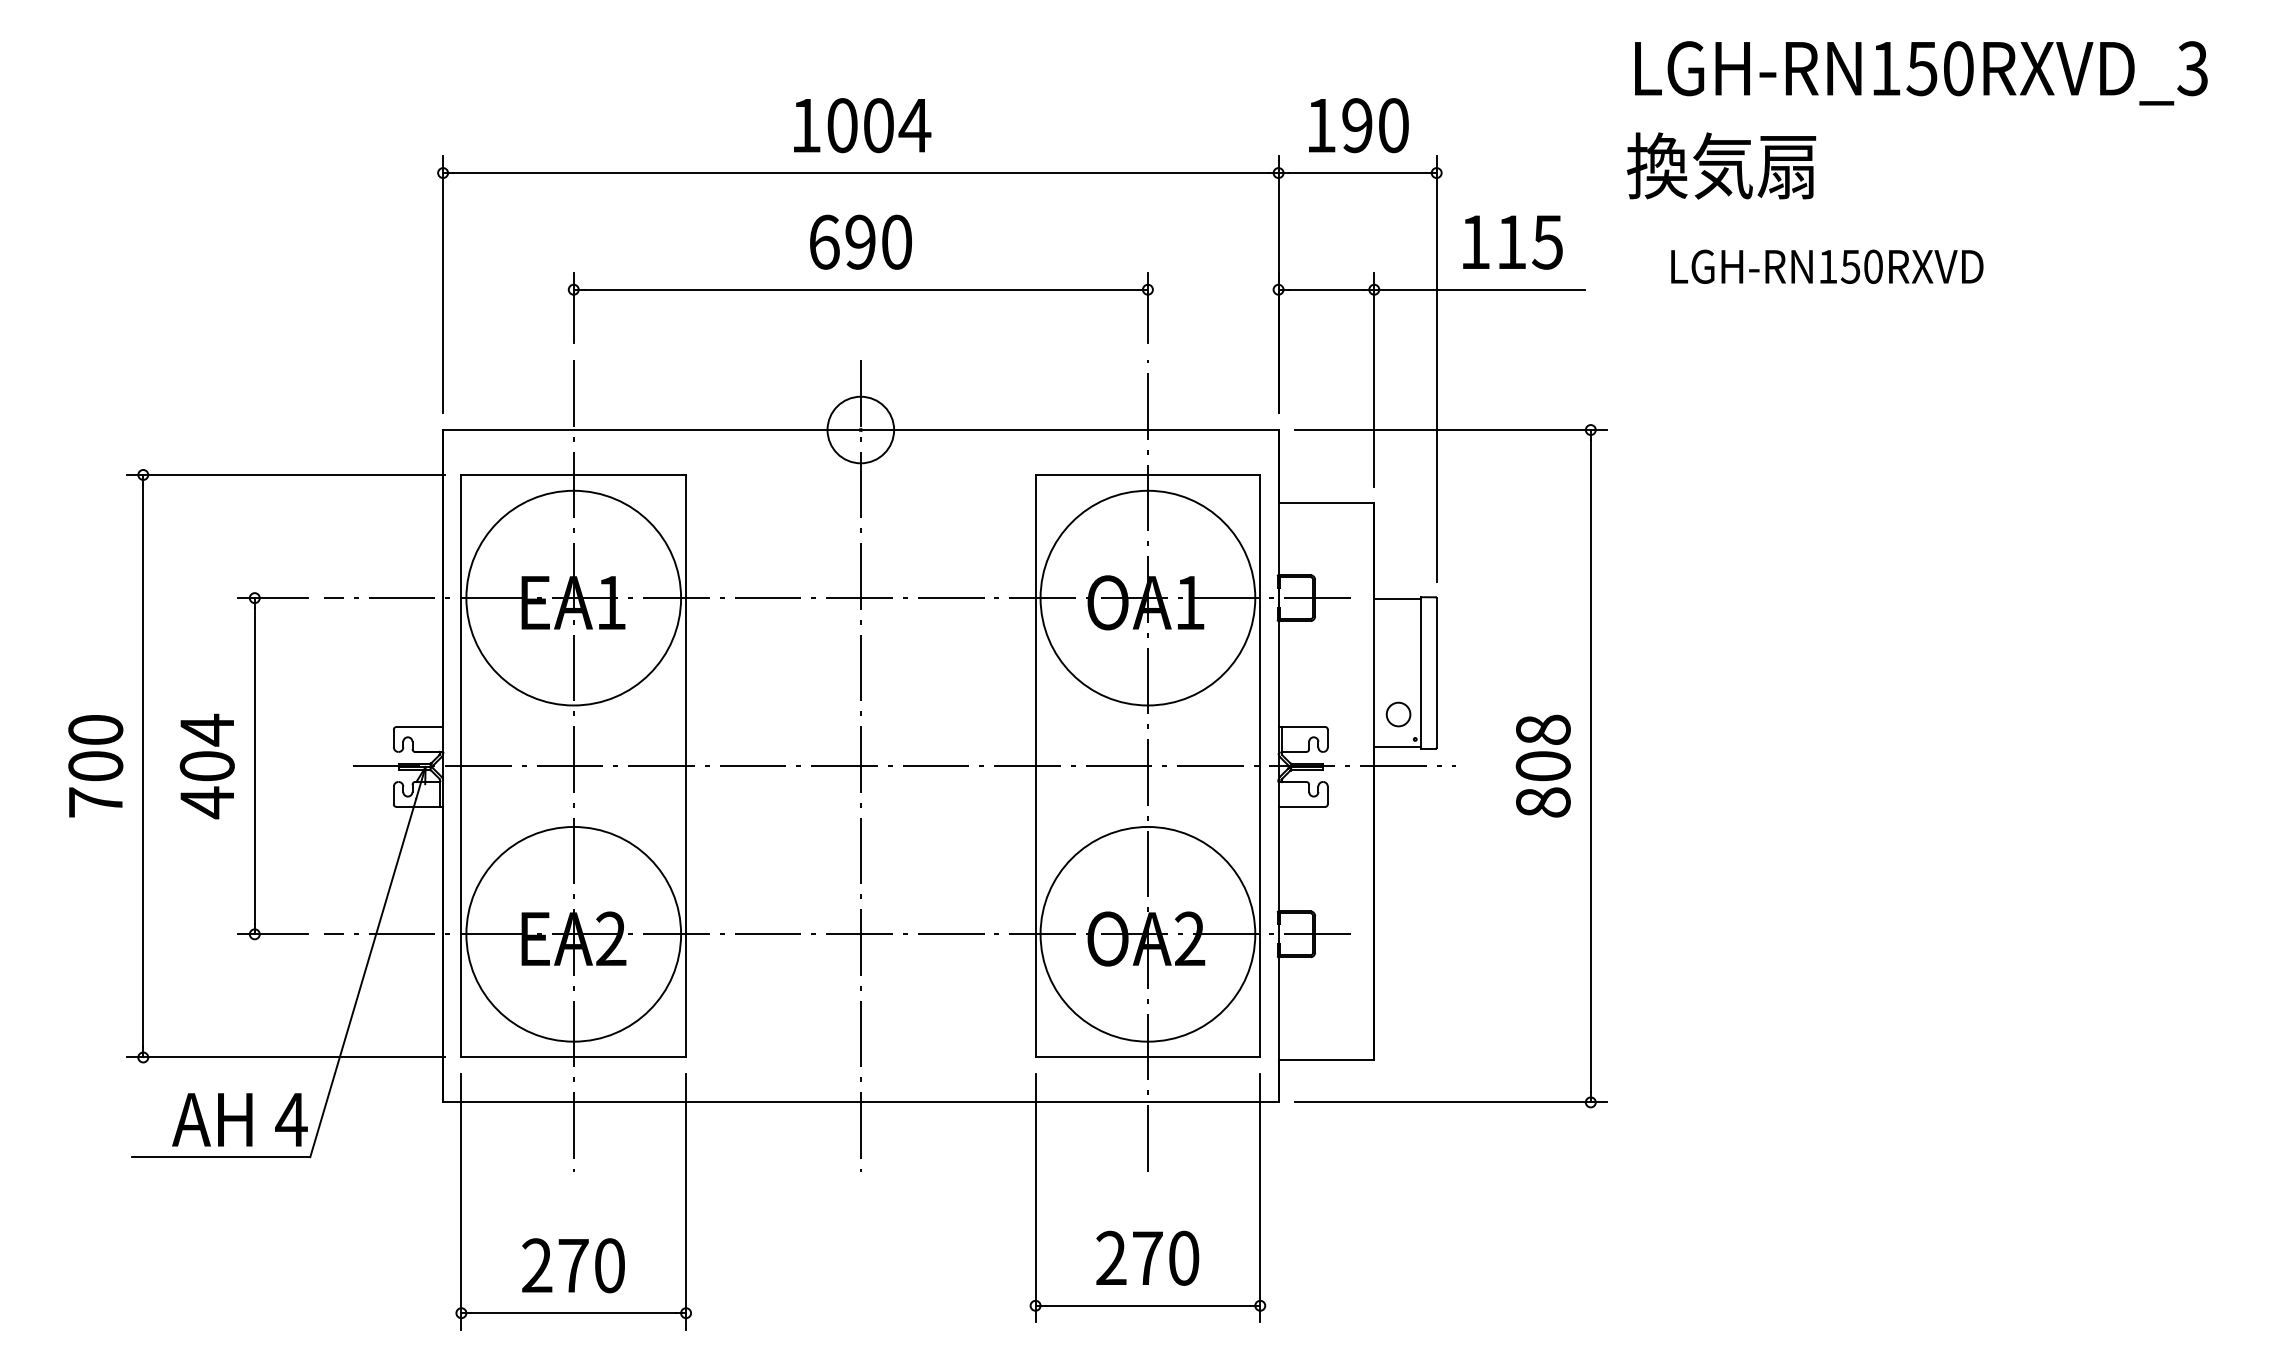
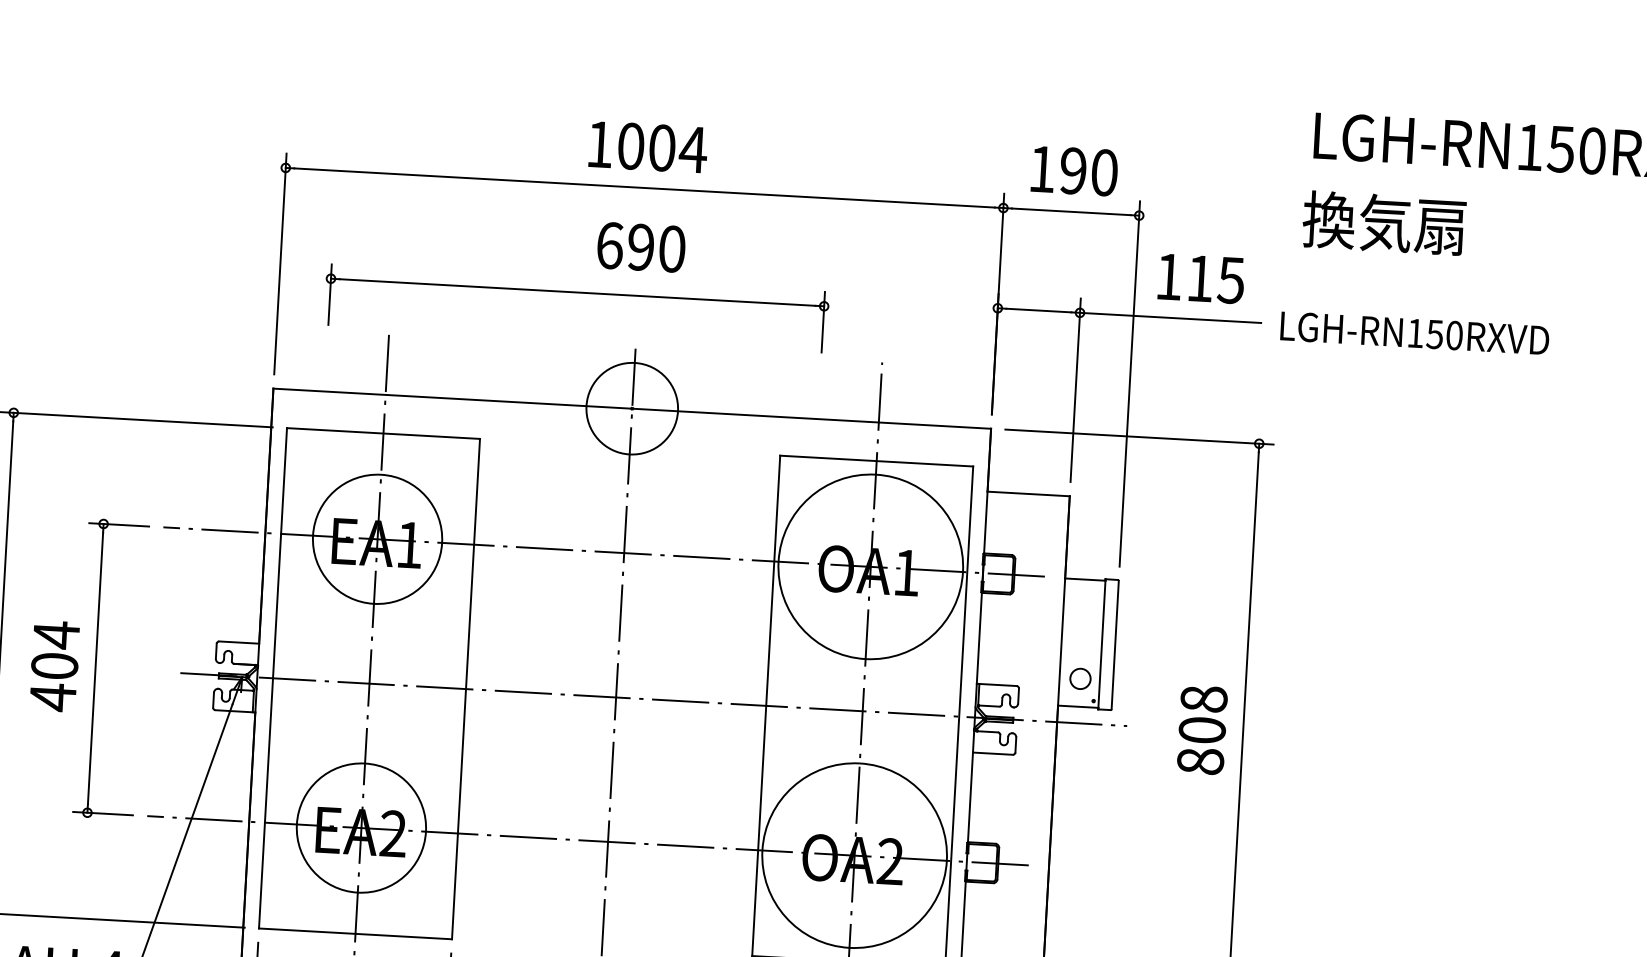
text: (1827, 266) -> (1415, 333), moved
part: (860, 290) -> (577, 293), moved
circle: (860, 429) -> (631, 408), size x1.6
circle: (573, 597) -> (377, 538), size x0.7
circle: (573, 933) -> (361, 827), size x0.7

